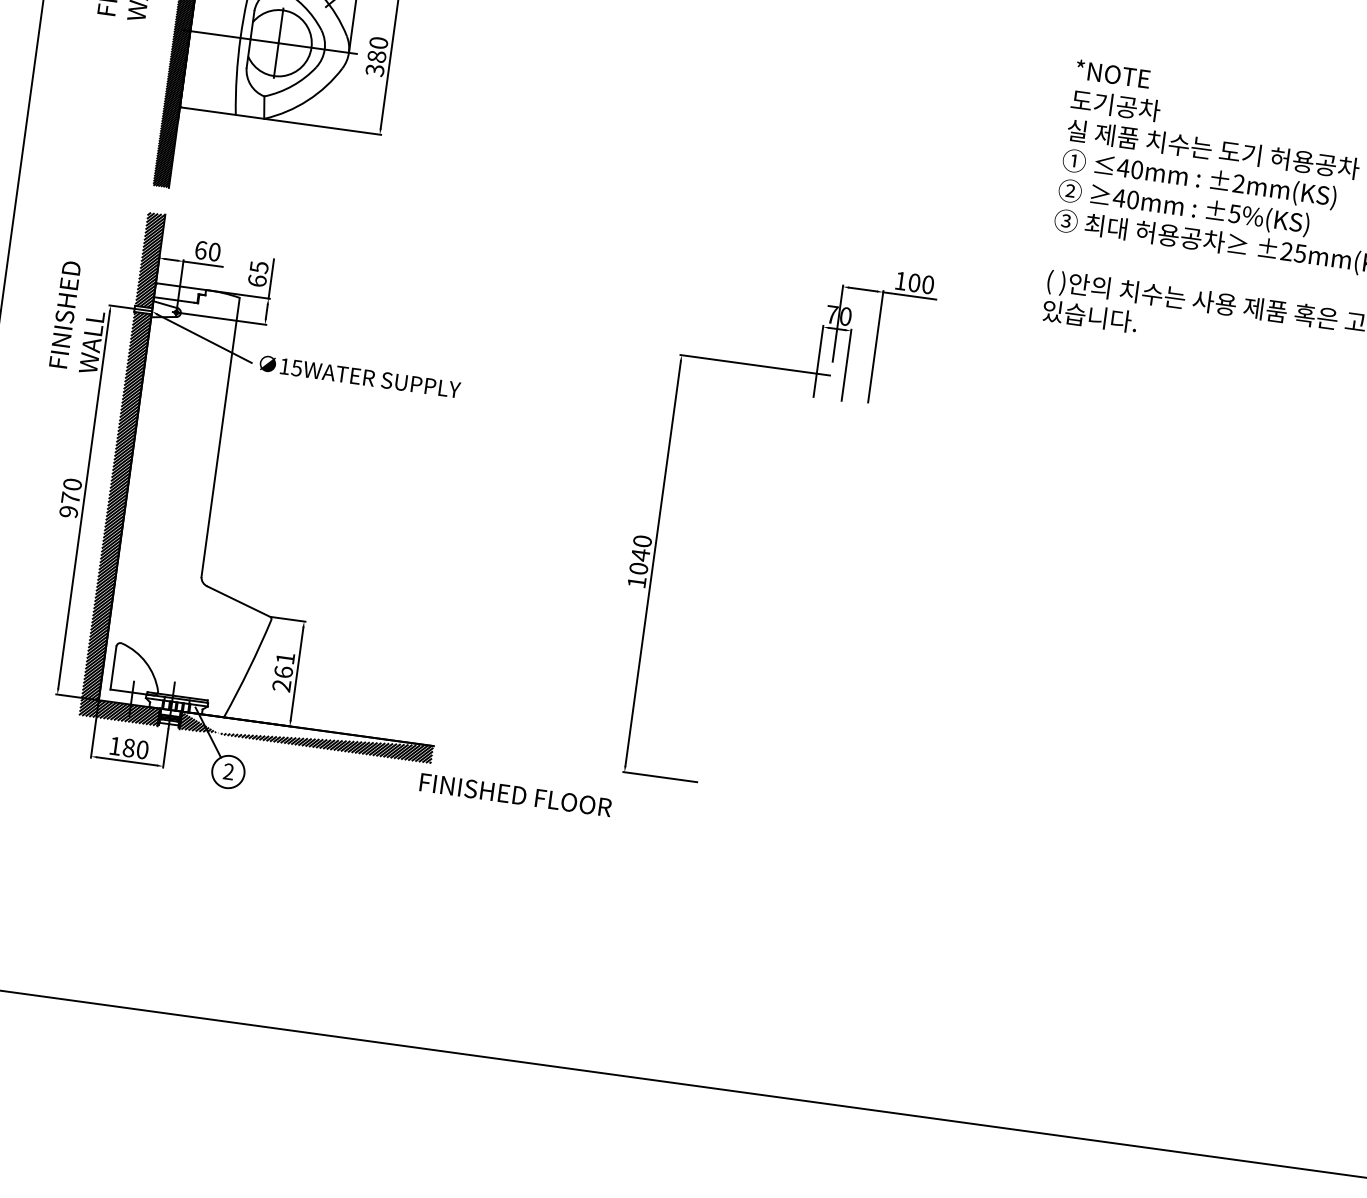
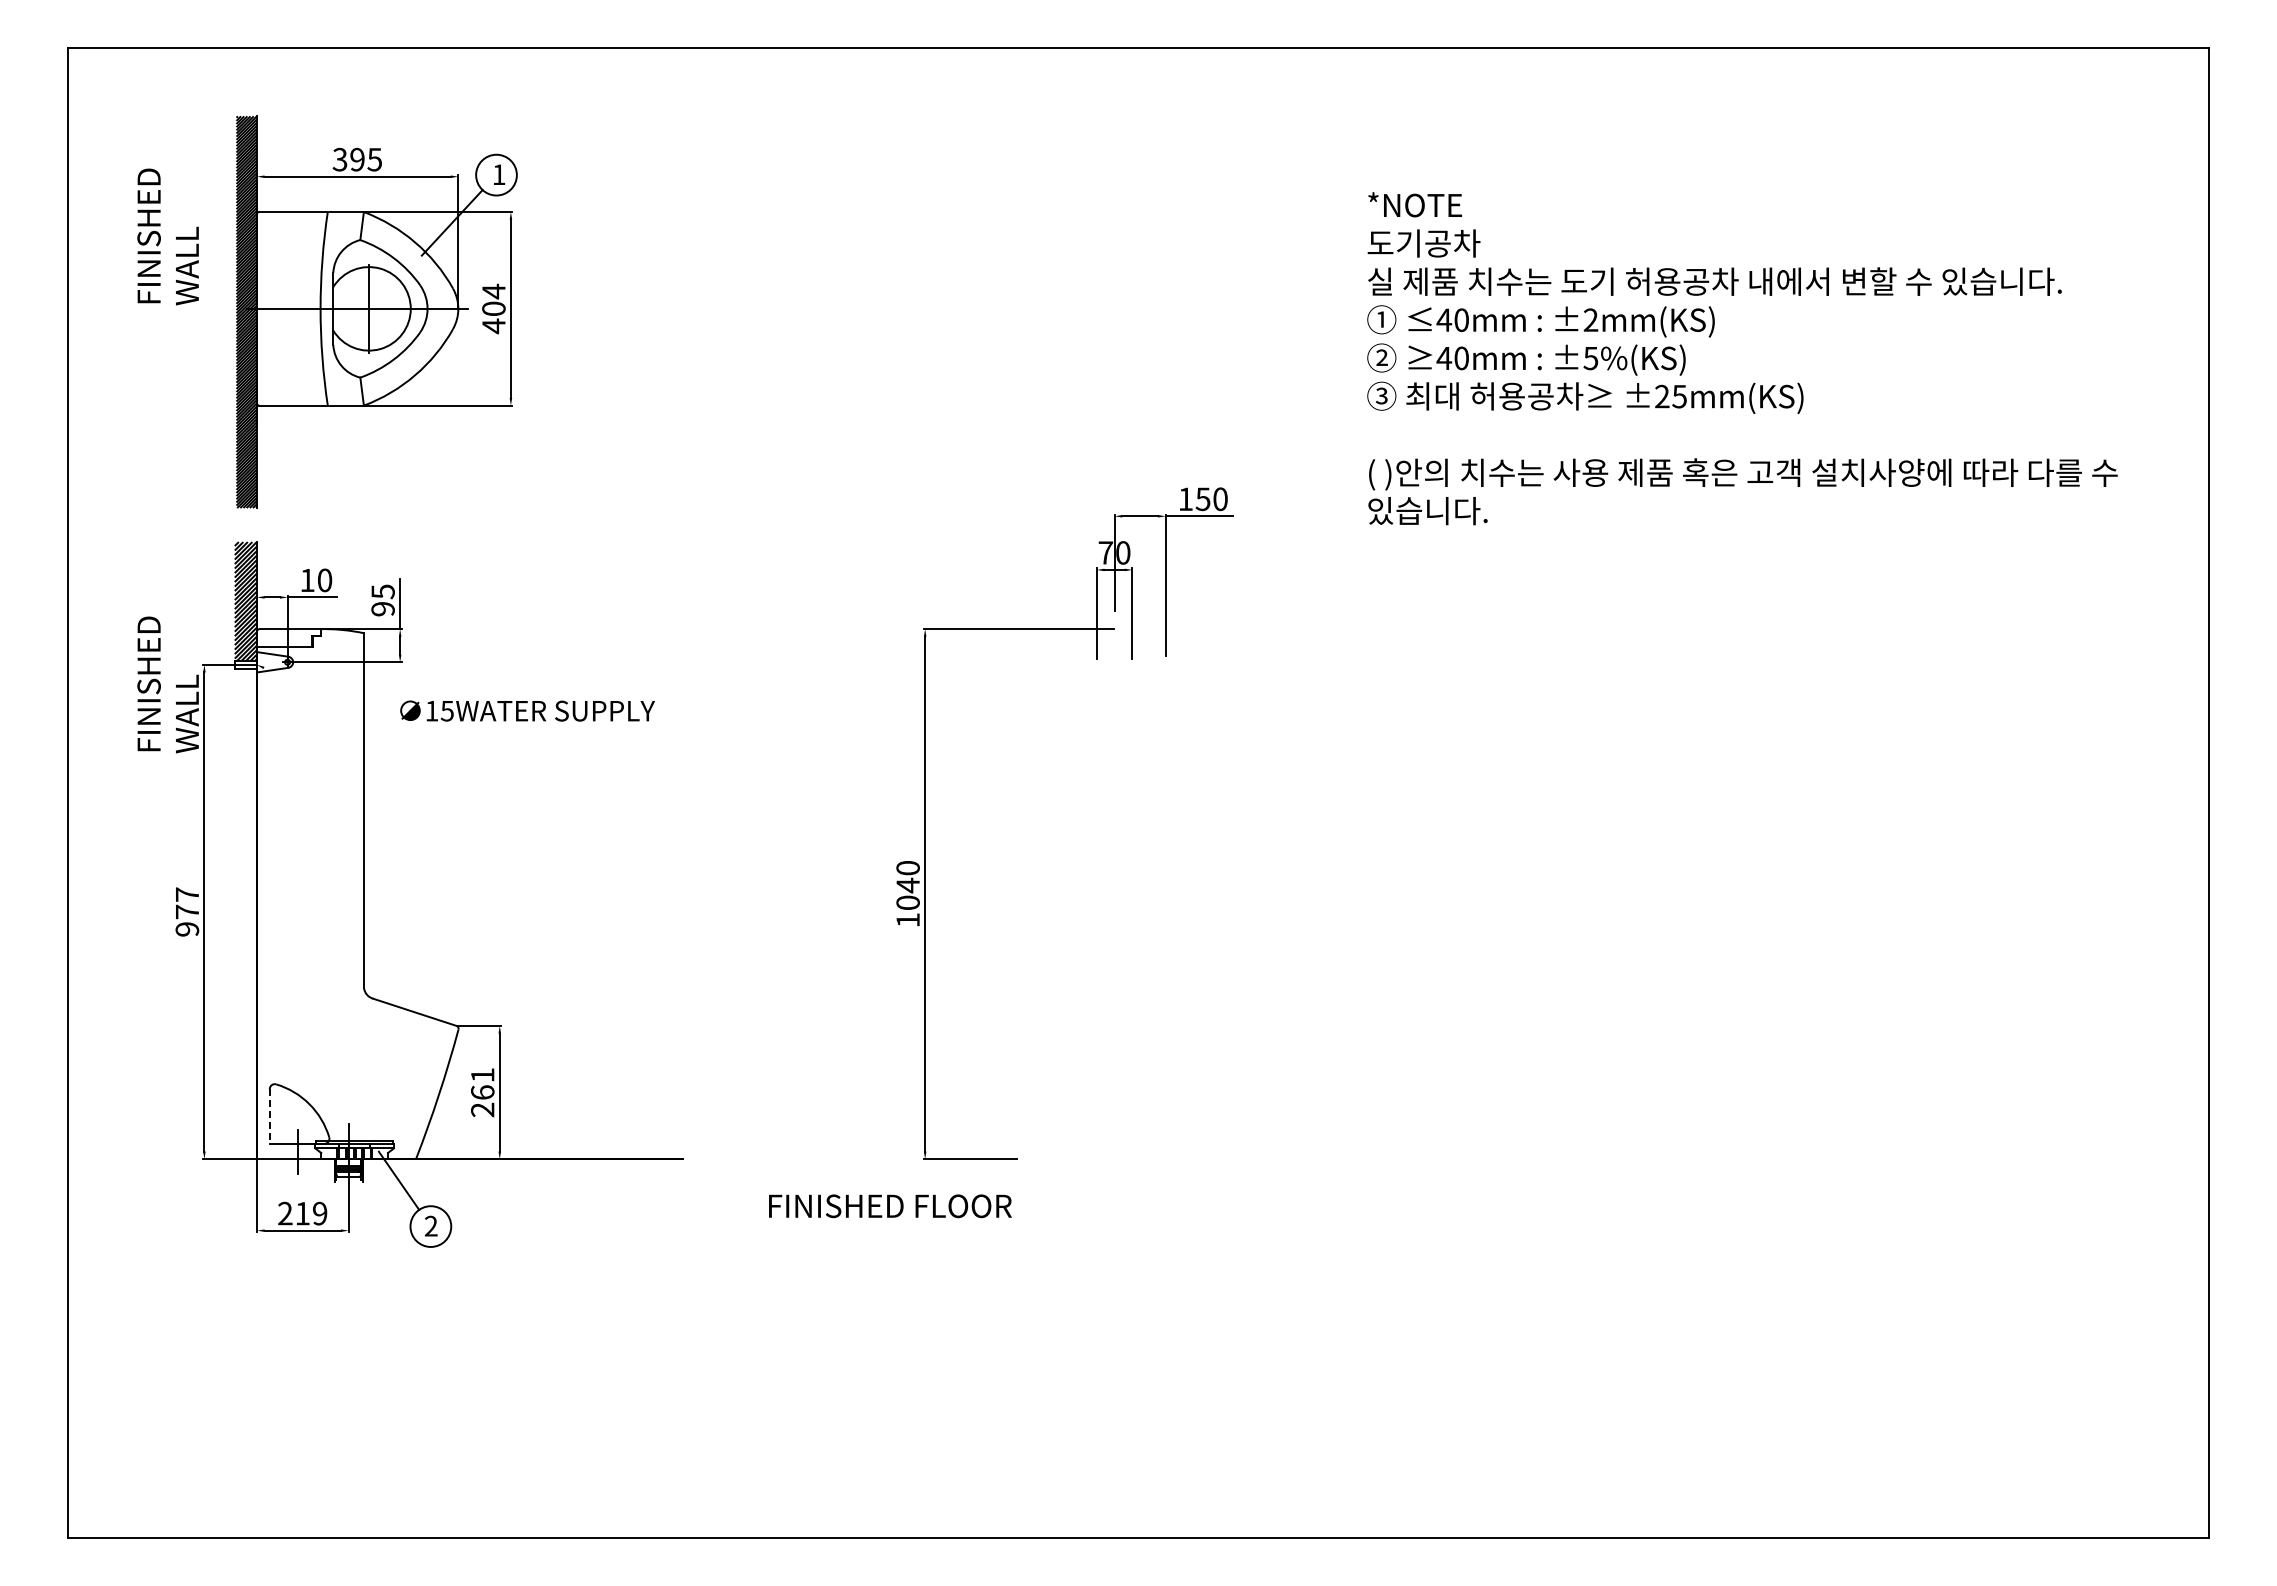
text: (376, 56) -> (493, 308), 380 -> 404
text: (200, 250) -> (307, 580), 60 -> 10
text: (256, 280) -> (382, 608), 65 -> 95
text: (914, 282) -> (1202, 498), 100 -> 150
line: (204, 338) -> (326, 689), removed
text: (72, 484) -> (187, 894), 970 -> 977
hatch: (145, 518) -> (284, 924), removed
line: (113, 668) -> (269, 1117), solid -> dashed
hatch: (306, 737) -> (522, 1170), removed
text: (128, 747) -> (302, 1213), 180 -> 219
text: (515, 795) -> (890, 1206), moved

